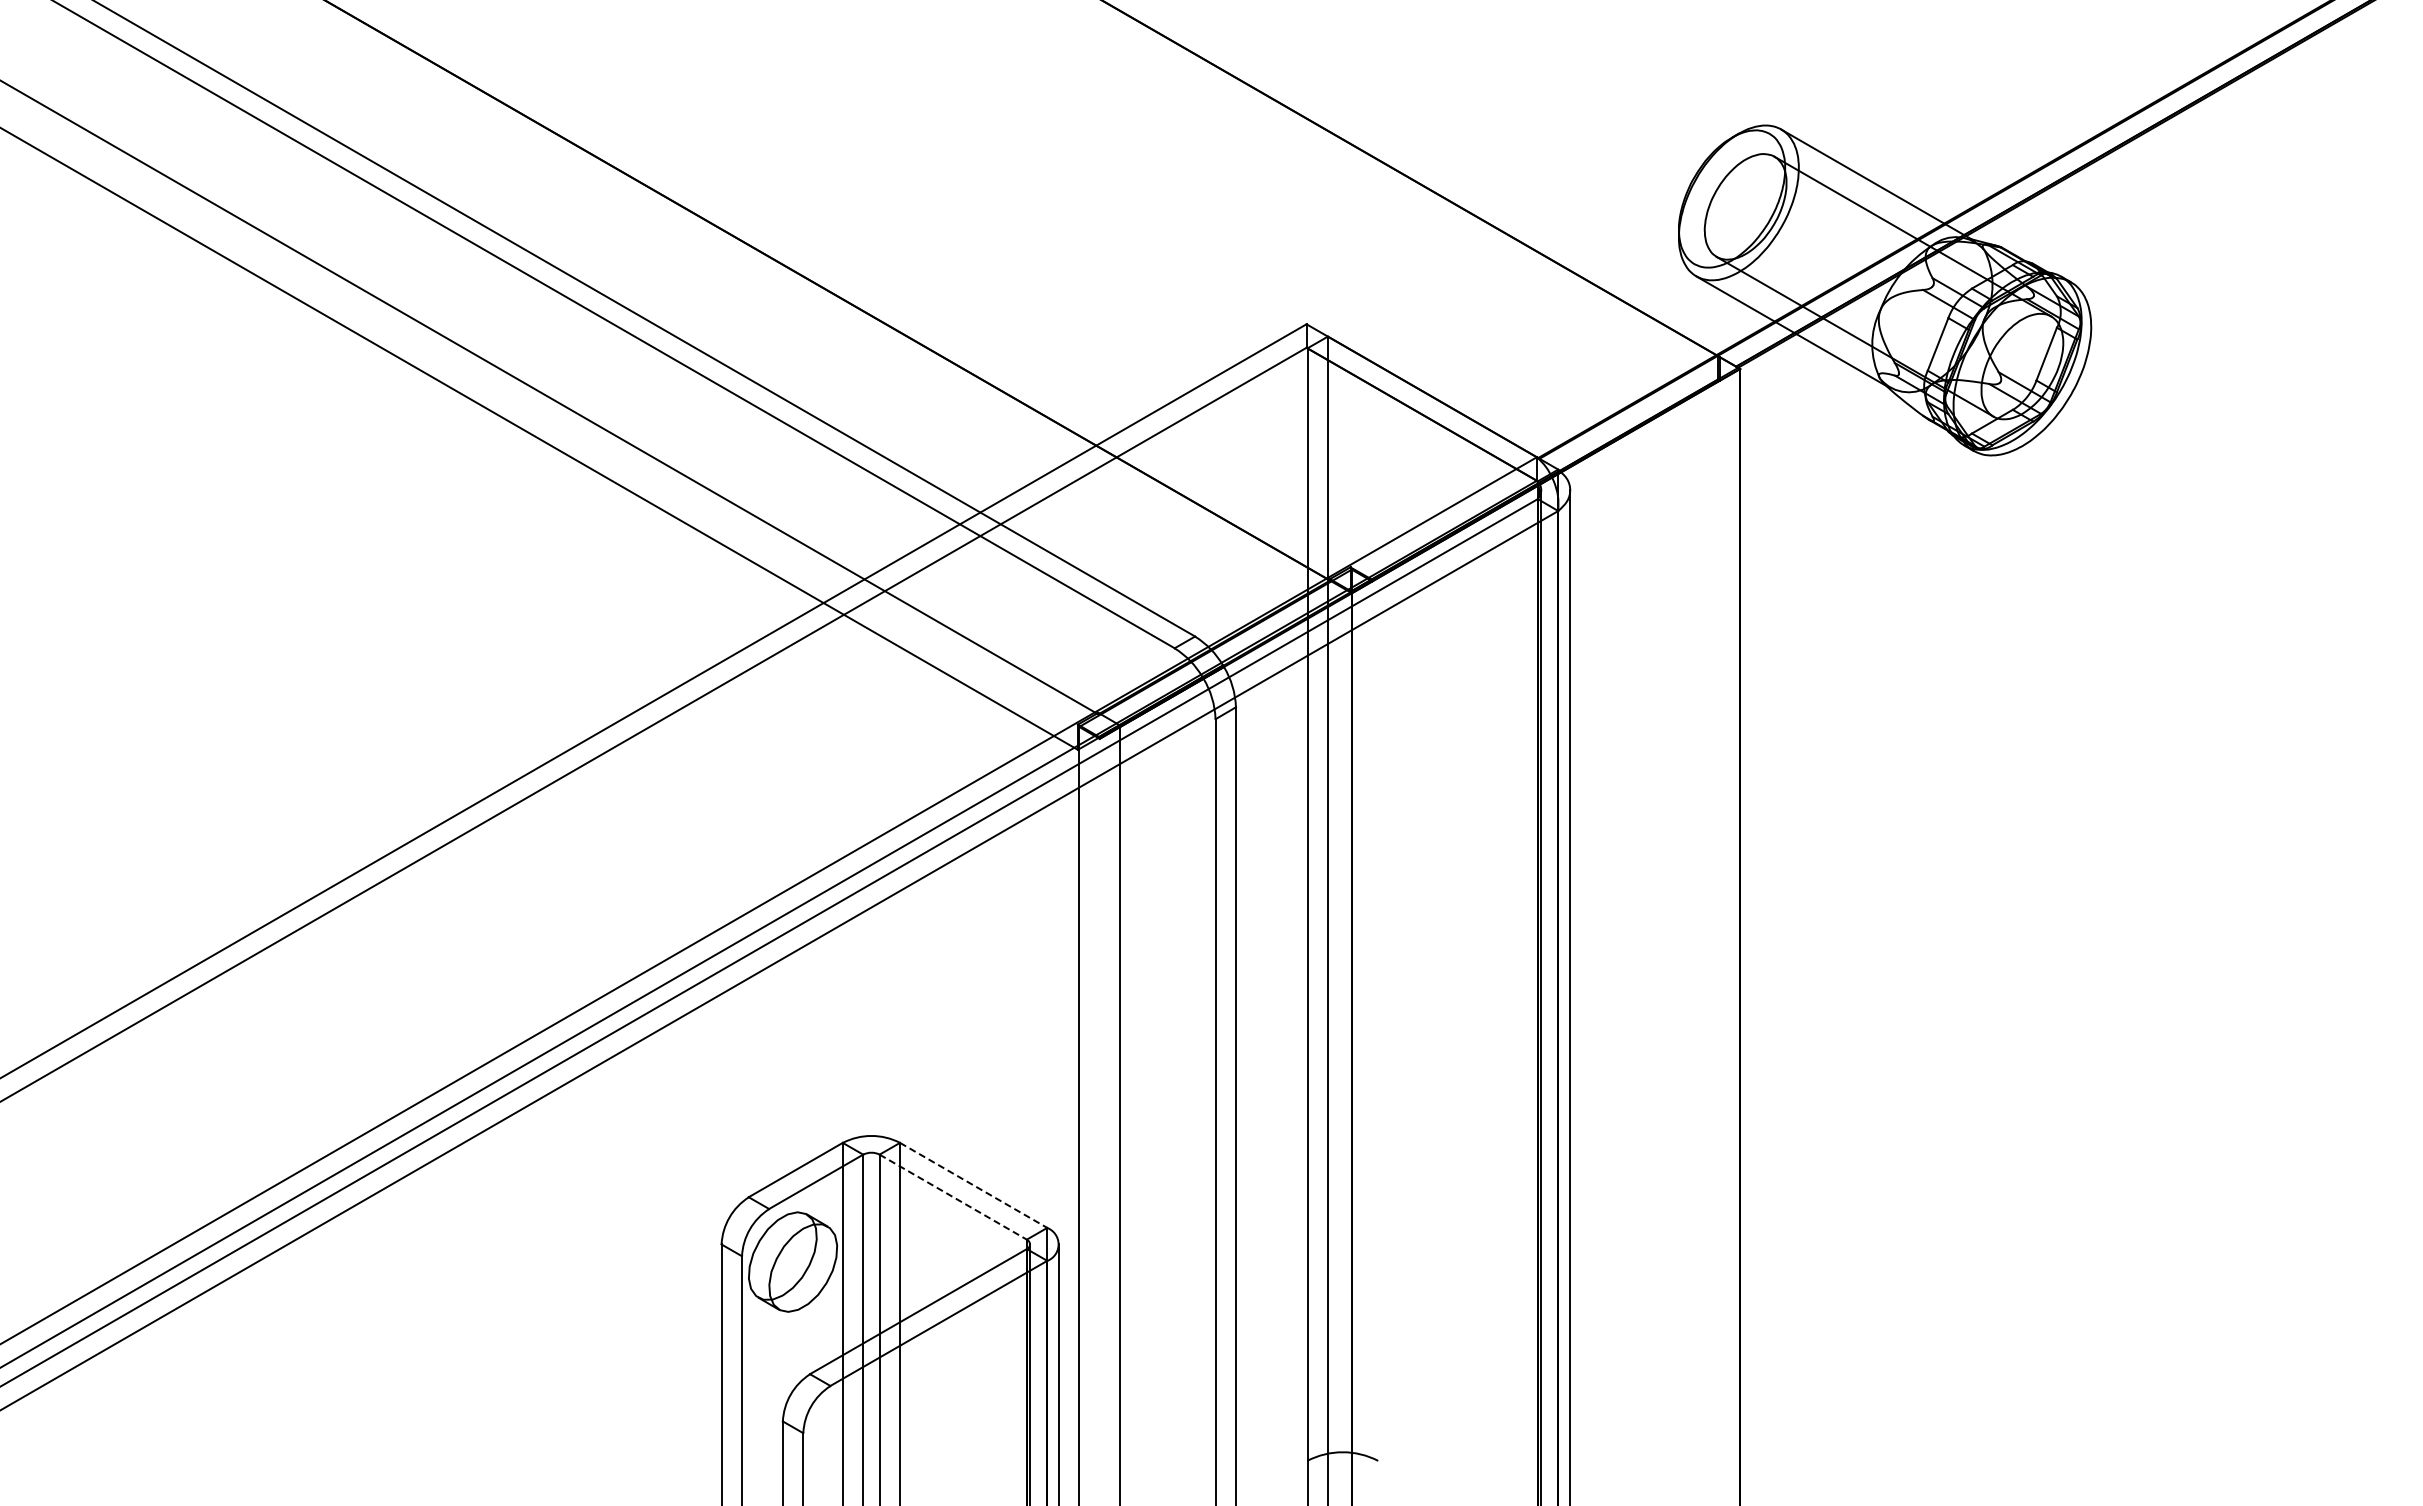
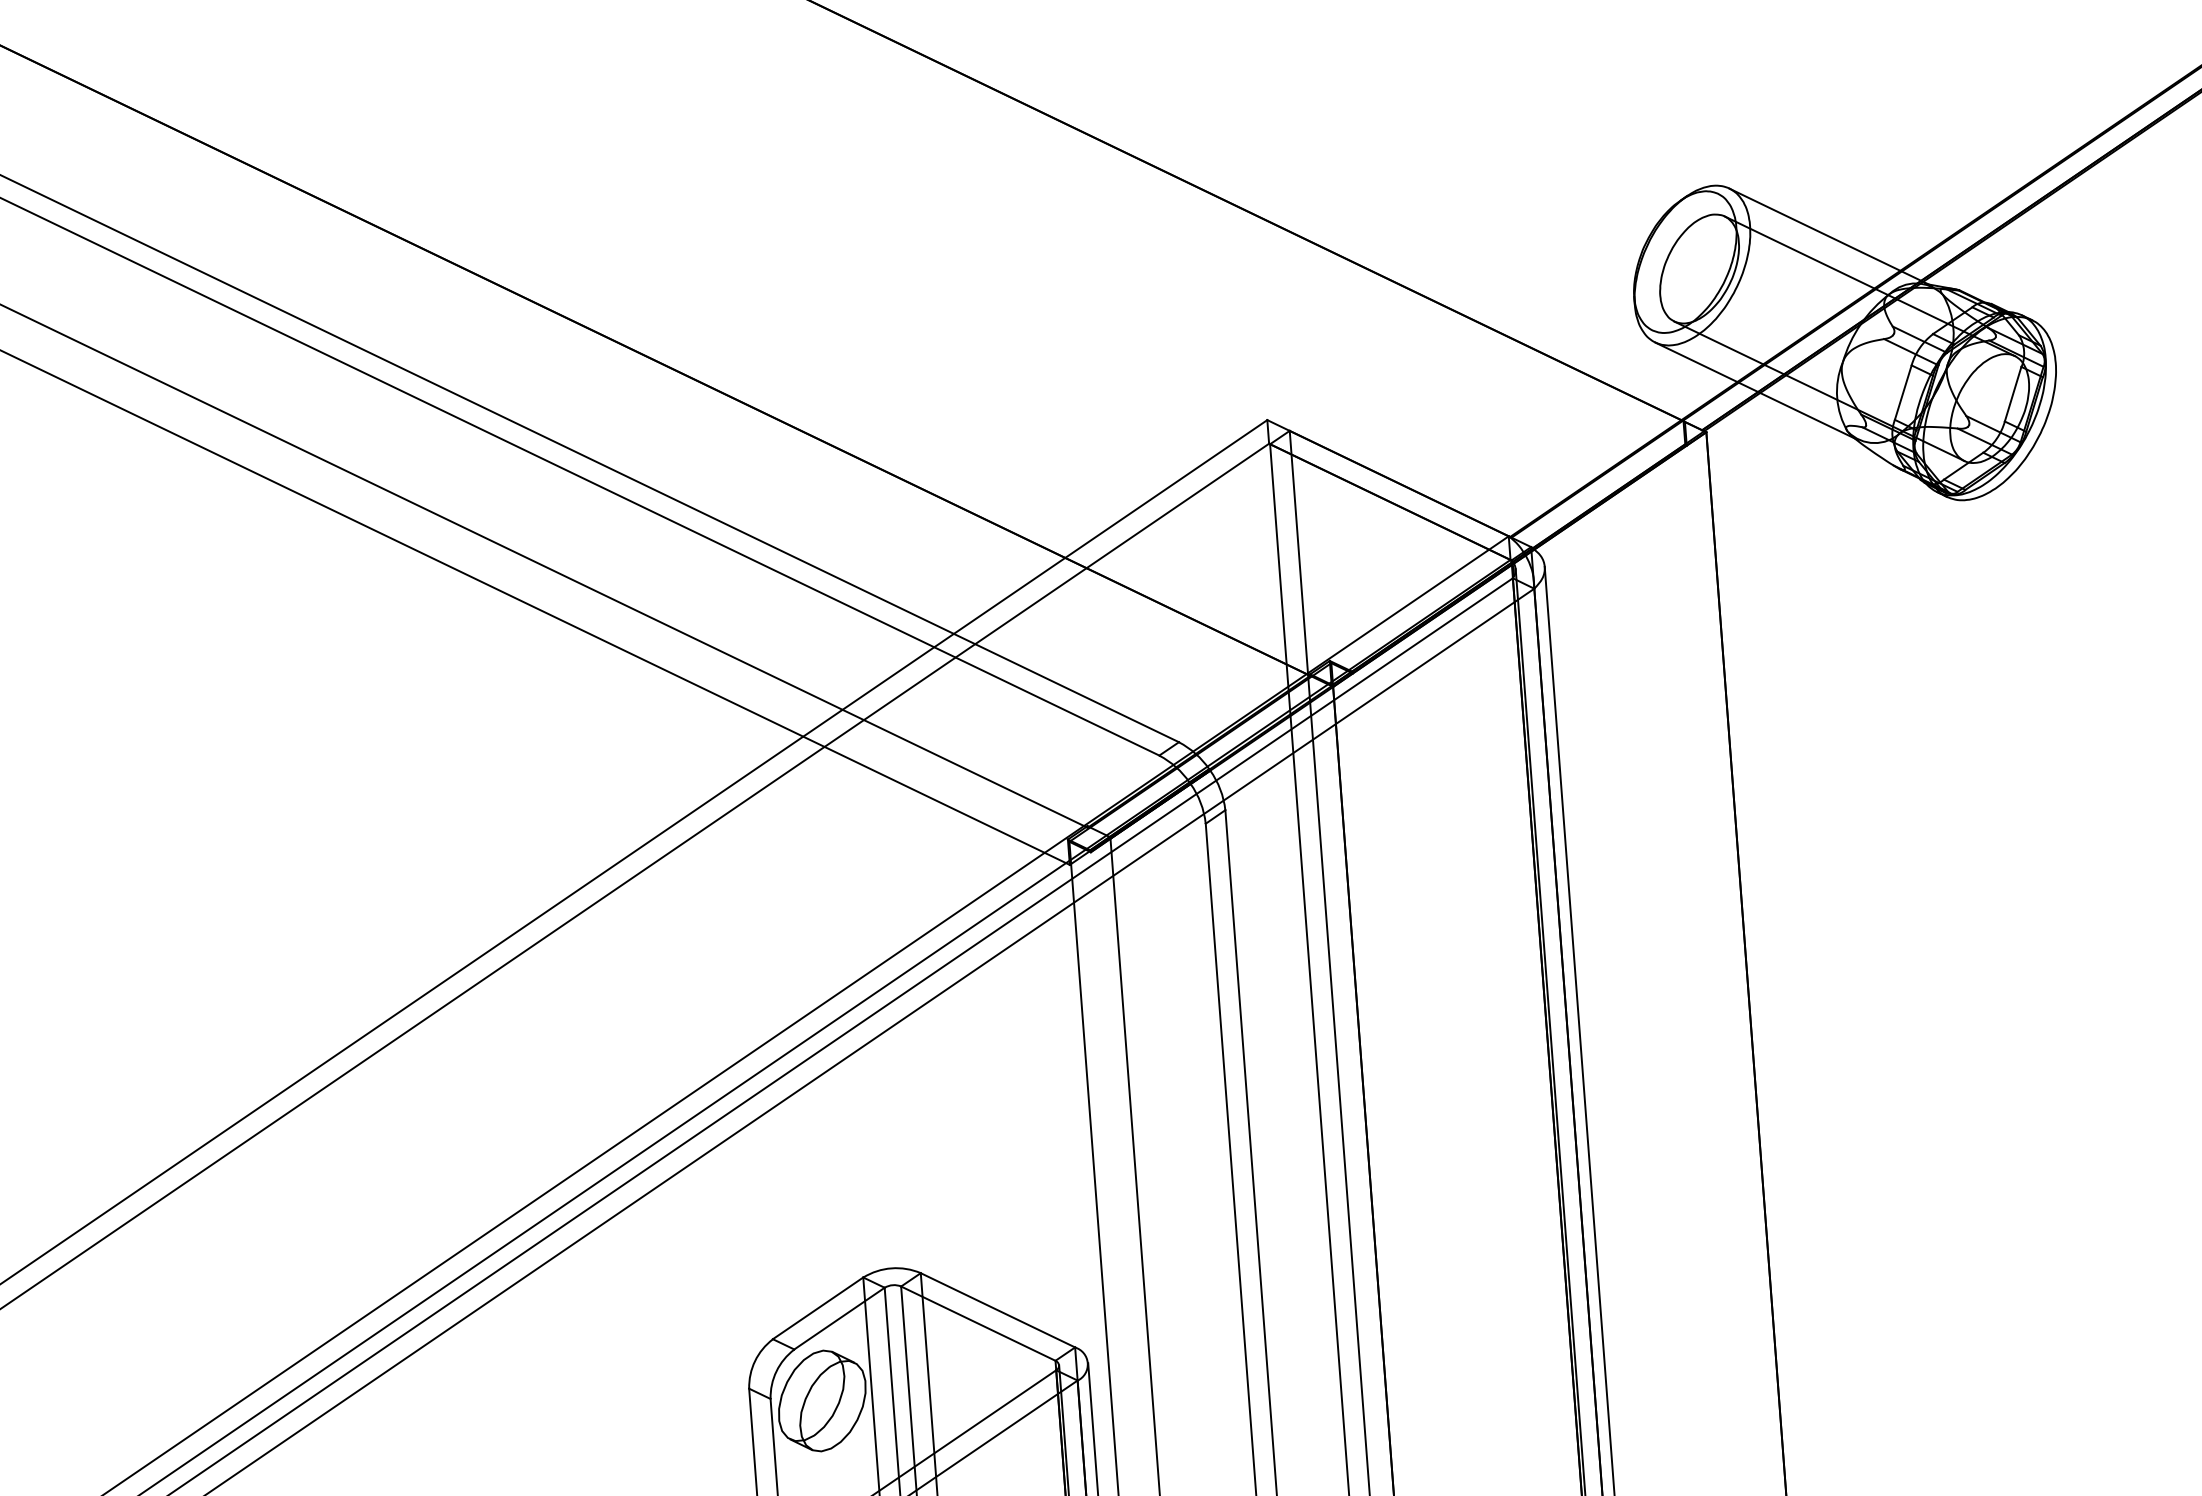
line: (974, 1185) -> (998, 1310), dashed -> solid
line: (953, 1197) -> (978, 1323), dashed -> solid

